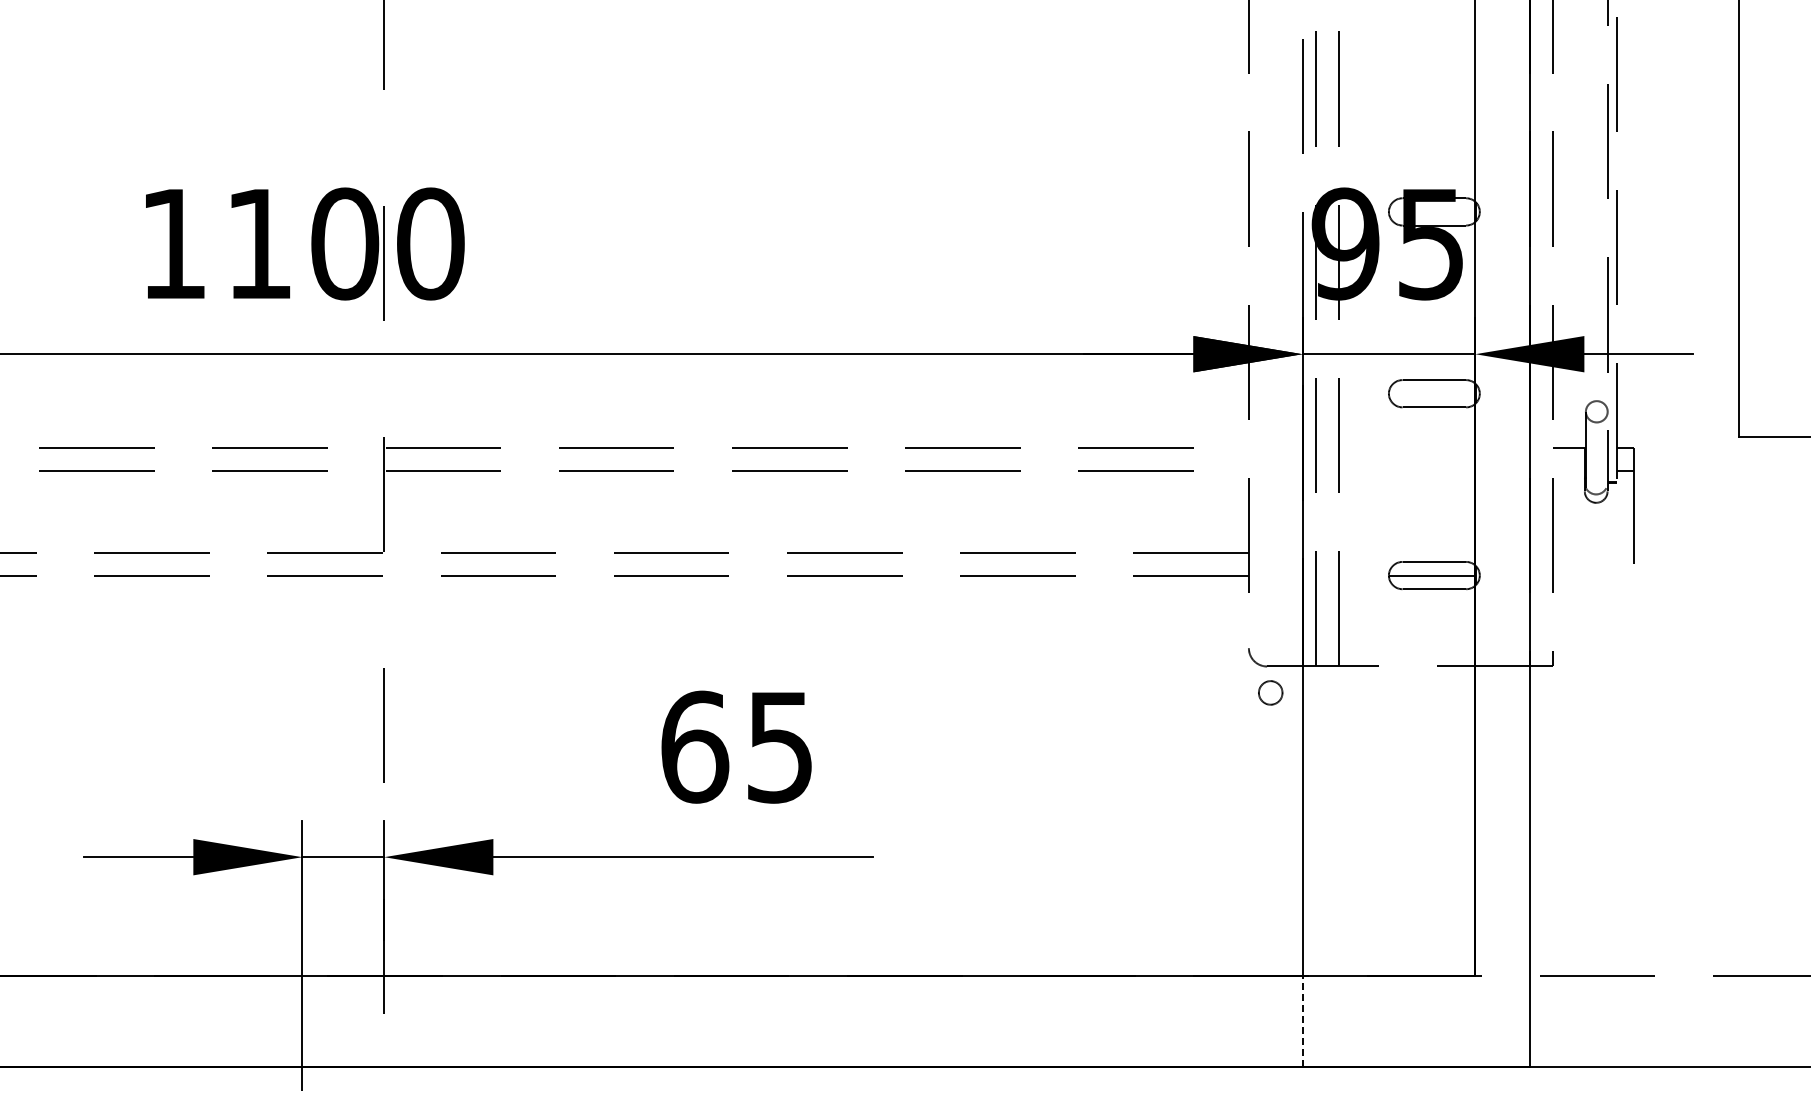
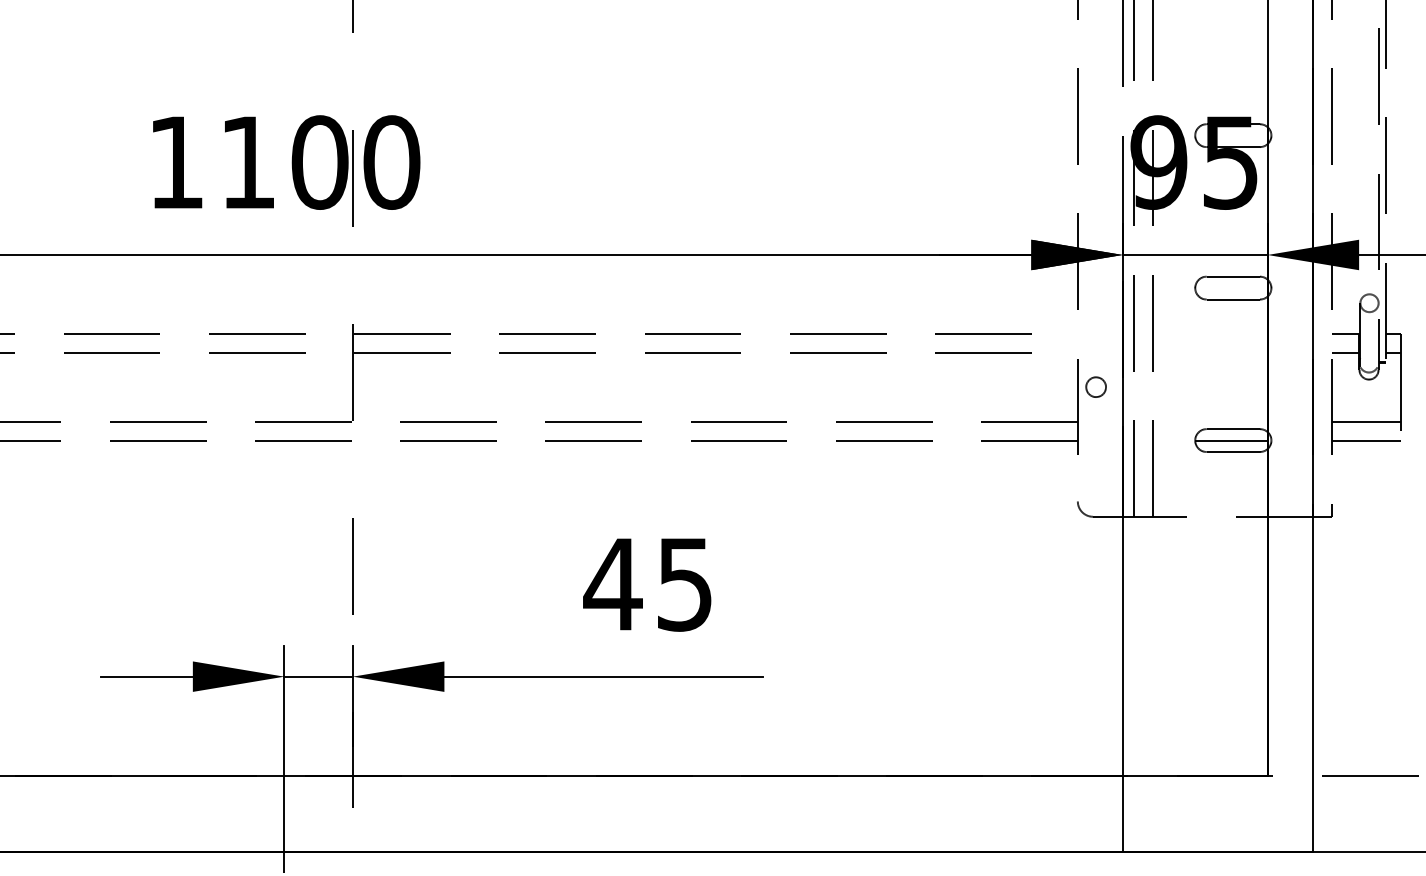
line: (1568, 471) -> (1345, 353), added
line: (1593, 552) -> (1366, 421), added
line: (1593, 575) -> (1366, 440), added
circle: (1270, 692) -> (1095, 386), moved
text: (694, 746) -> (613, 583), 65 -> 45
line: (1302, 1020) -> (1122, 813), dashed -> solid

